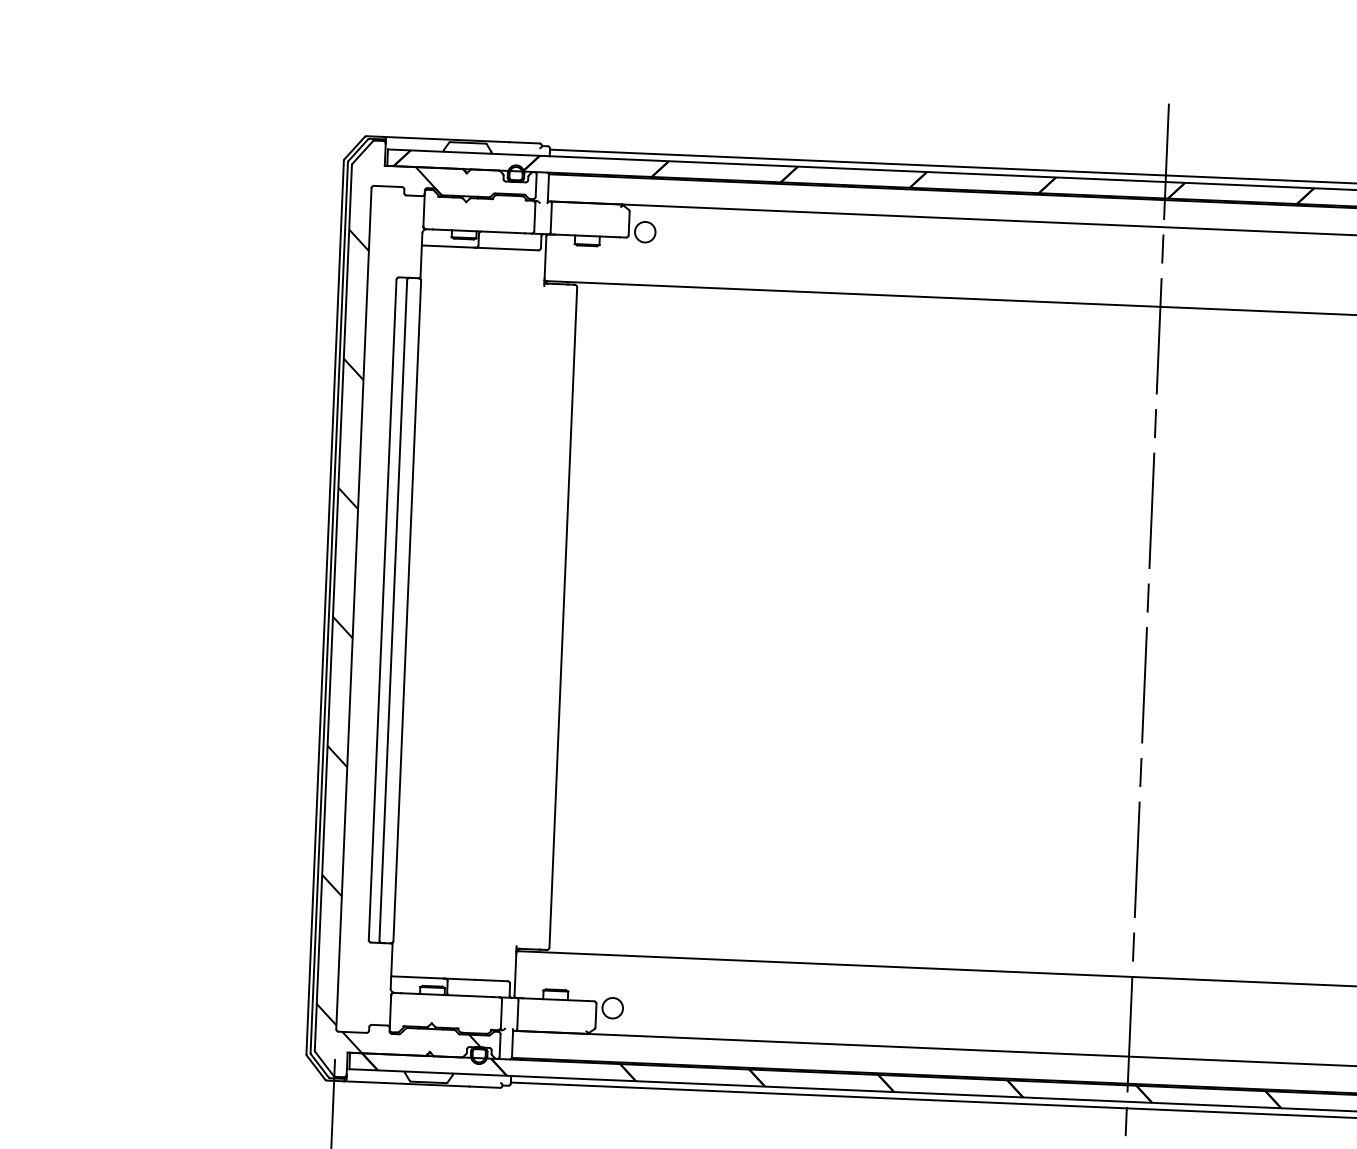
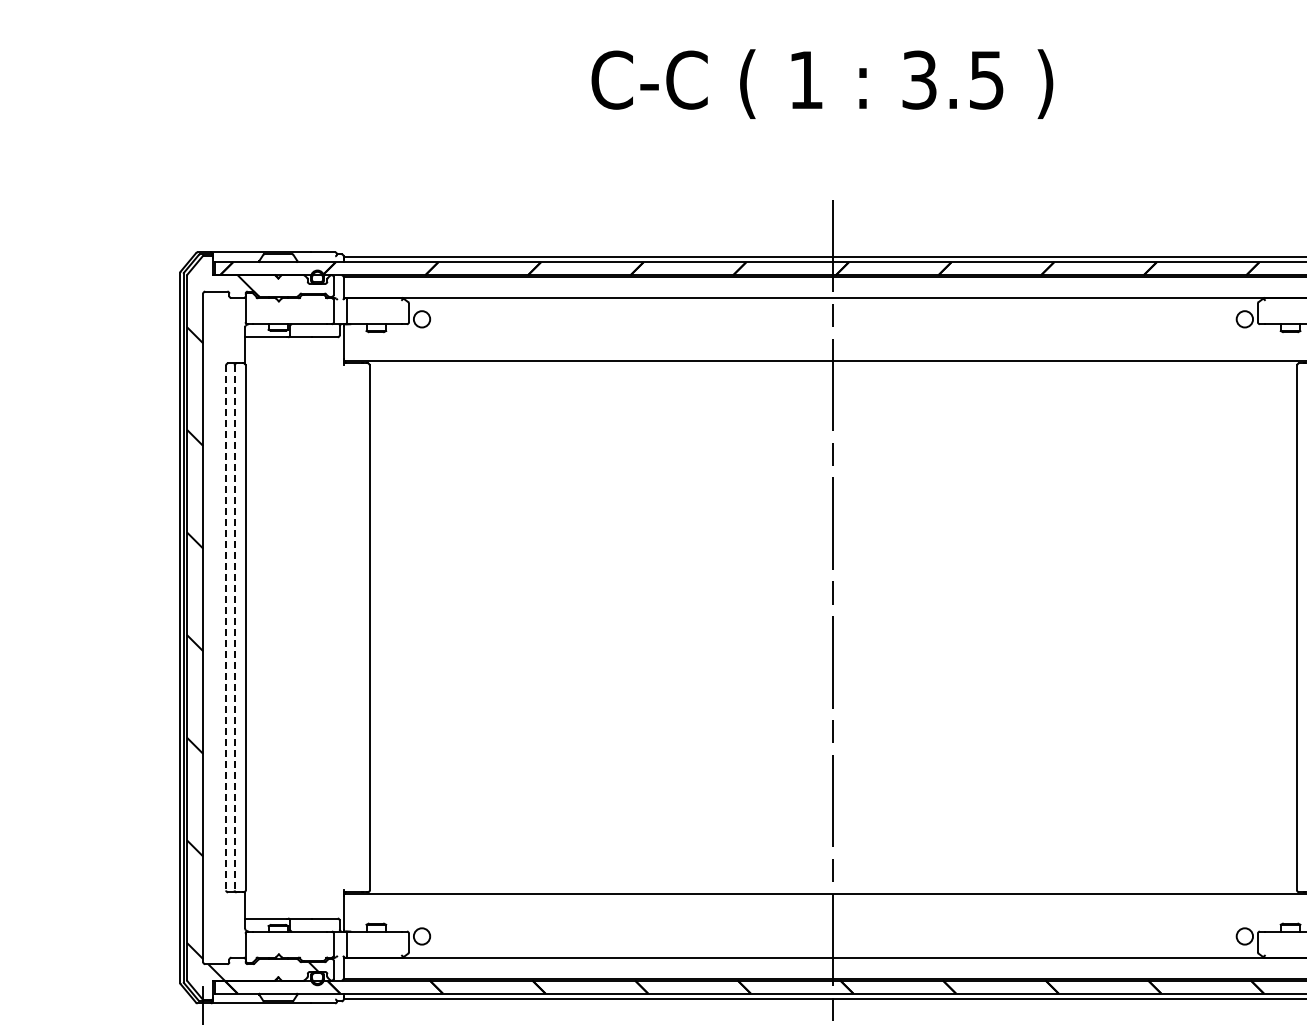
line: (383, 609) -> (226, 627), solid -> dashed
line: (393, 609) -> (234, 627), solid -> dashed

